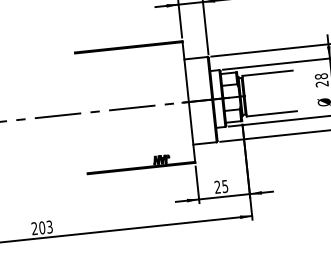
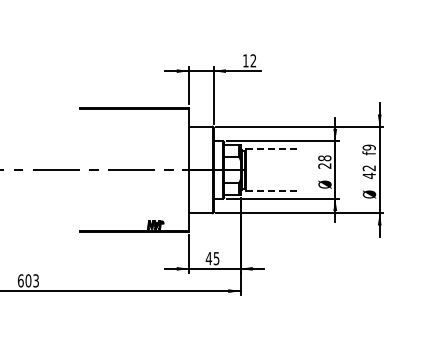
line: (267, 73) -> (270, 149), solid -> dashed
line: (272, 113) -> (271, 190), solid -> dashed
text: (217, 187) -> (208, 258), 25 -> 45
text: (34, 228) -> (20, 280), 203 -> 603

